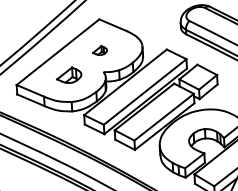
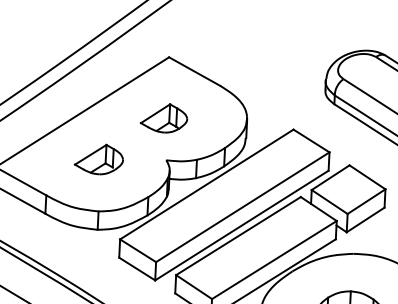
part: (99, 50) -> (163, 117), size x1.67

